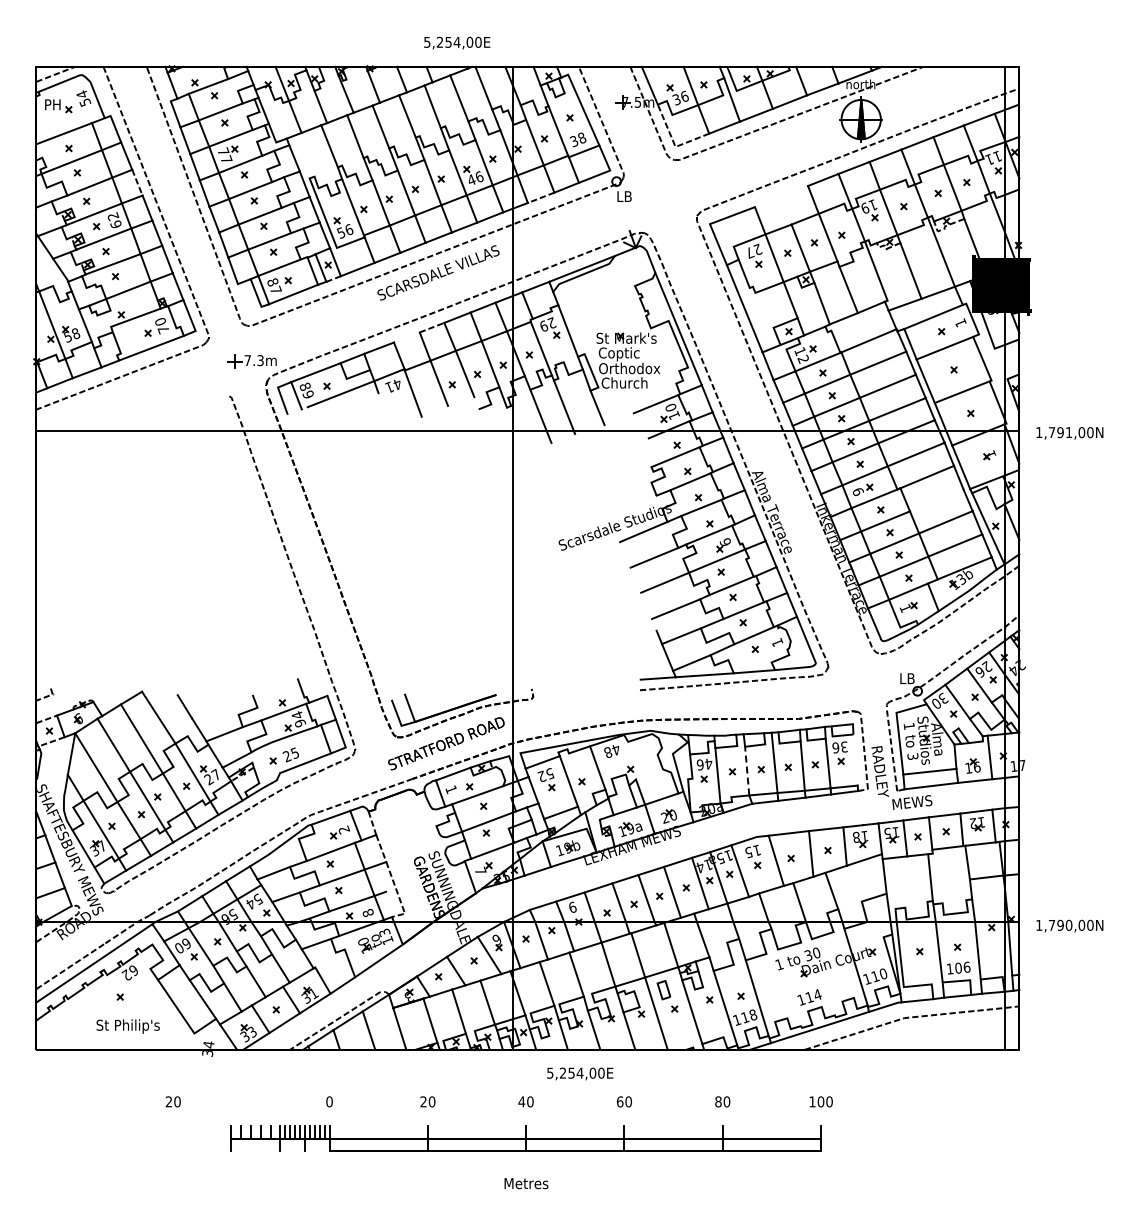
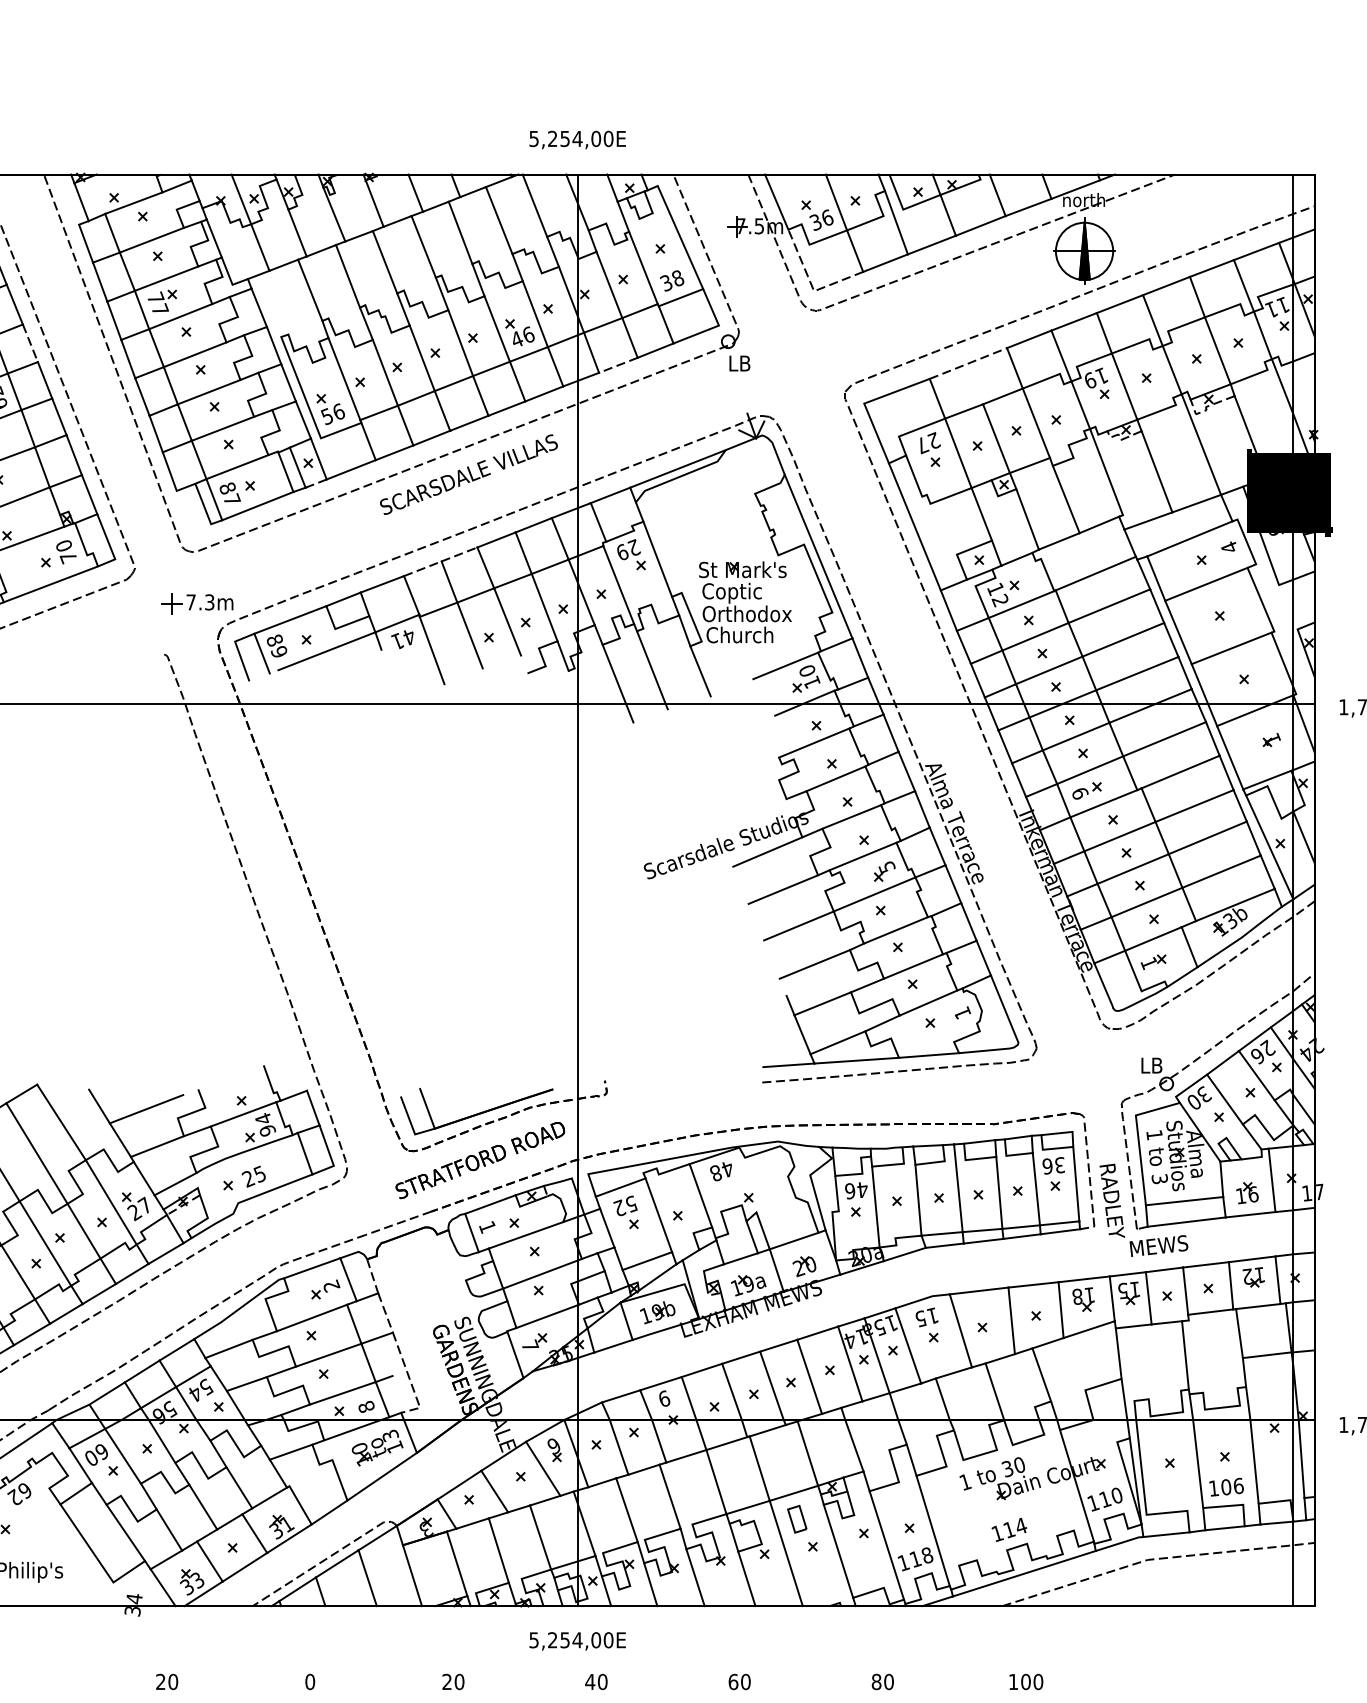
text: (457, 42) -> (578, 139), moved
line: (781, 196) -> (968, 363), added
text: (960, 322) -> (1229, 546), 1 -> 4
line: (406, 337) -> (422, 568), added
line: (936, 500) -> (1194, 806), added
text: (725, 542) -> (886, 867), 6 -> 5
line: (216, 708) -> (145, 1109), added
line: (855, 759) -> (1076, 1183), added
line: (747, 770) -> (918, 1199), dashed -> solid
text: (580, 1073) -> (578, 1640), moved
text: (172, 1101) -> (165, 1681), moved

